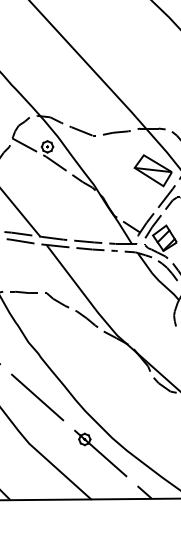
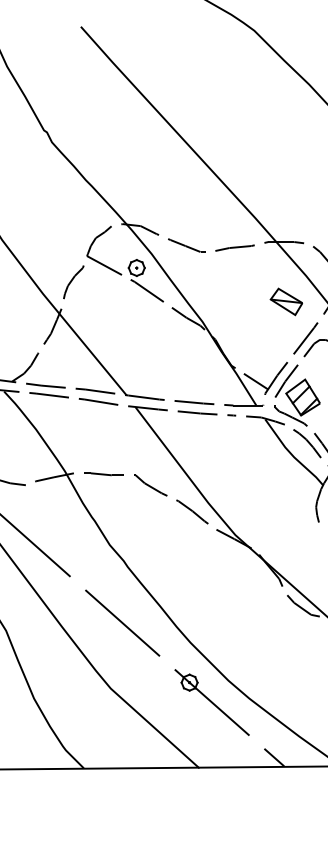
part: (153, 170) -> (286, 301), size x0.6

